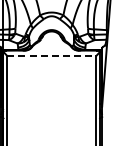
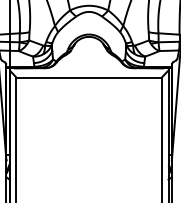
line: (52, 56) -> (90, 77), dashed -> solid

